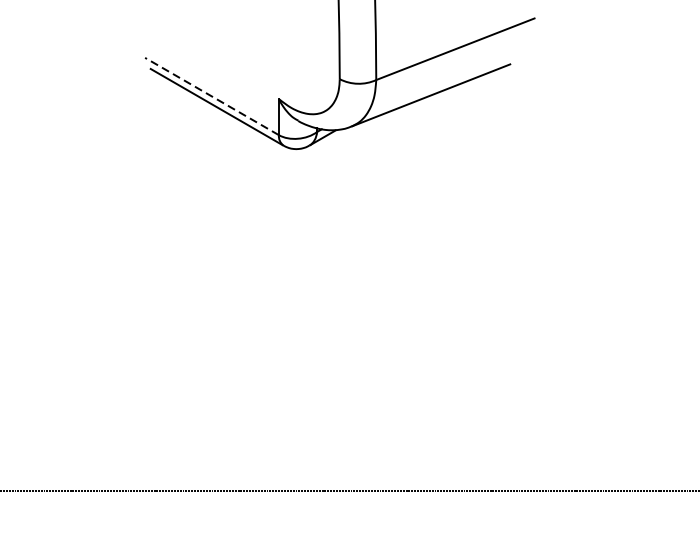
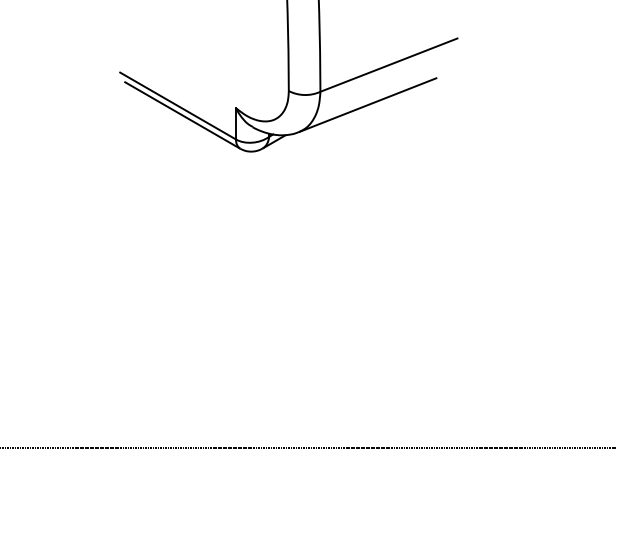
line: (212, 97) -> (178, 106), dashed -> solid

